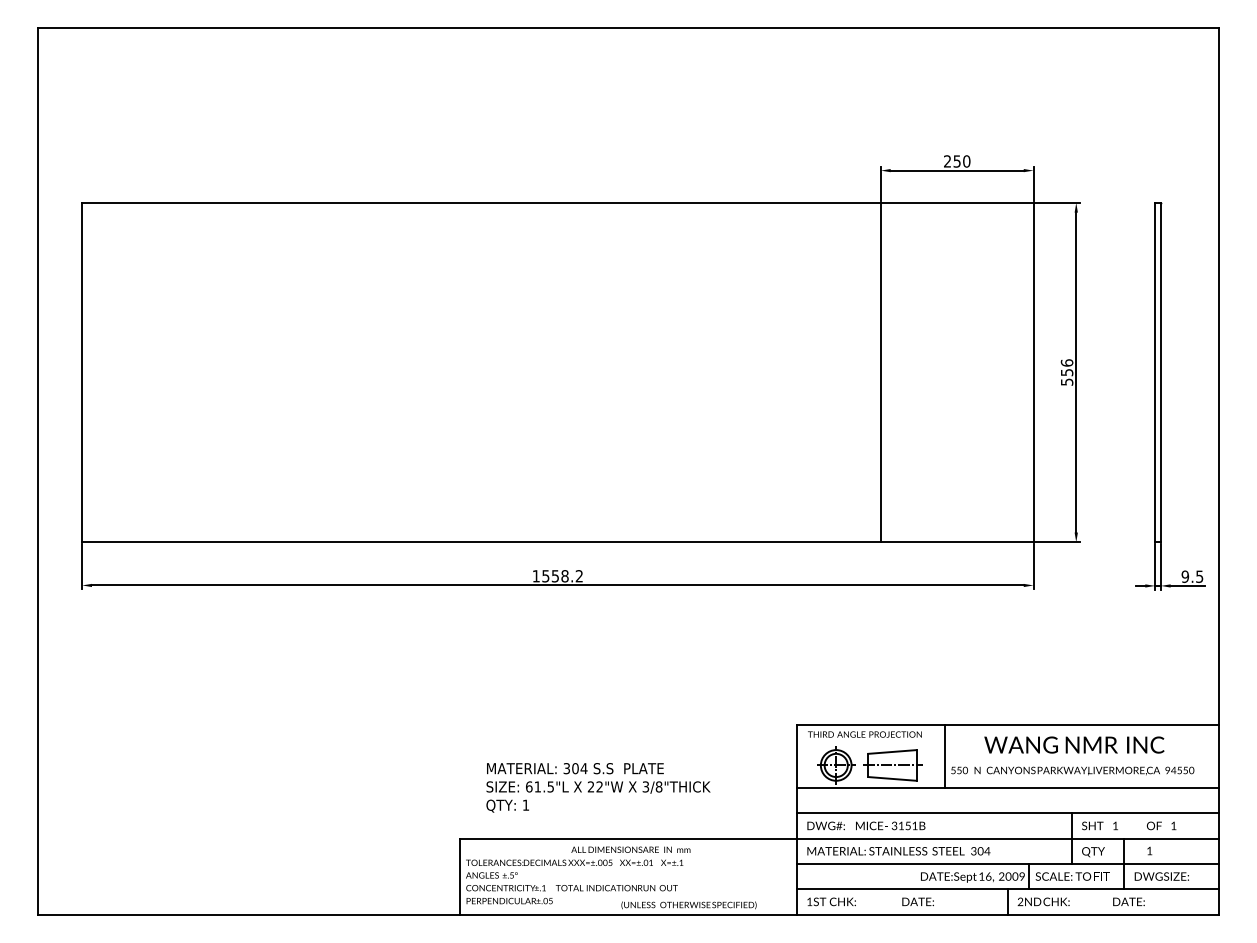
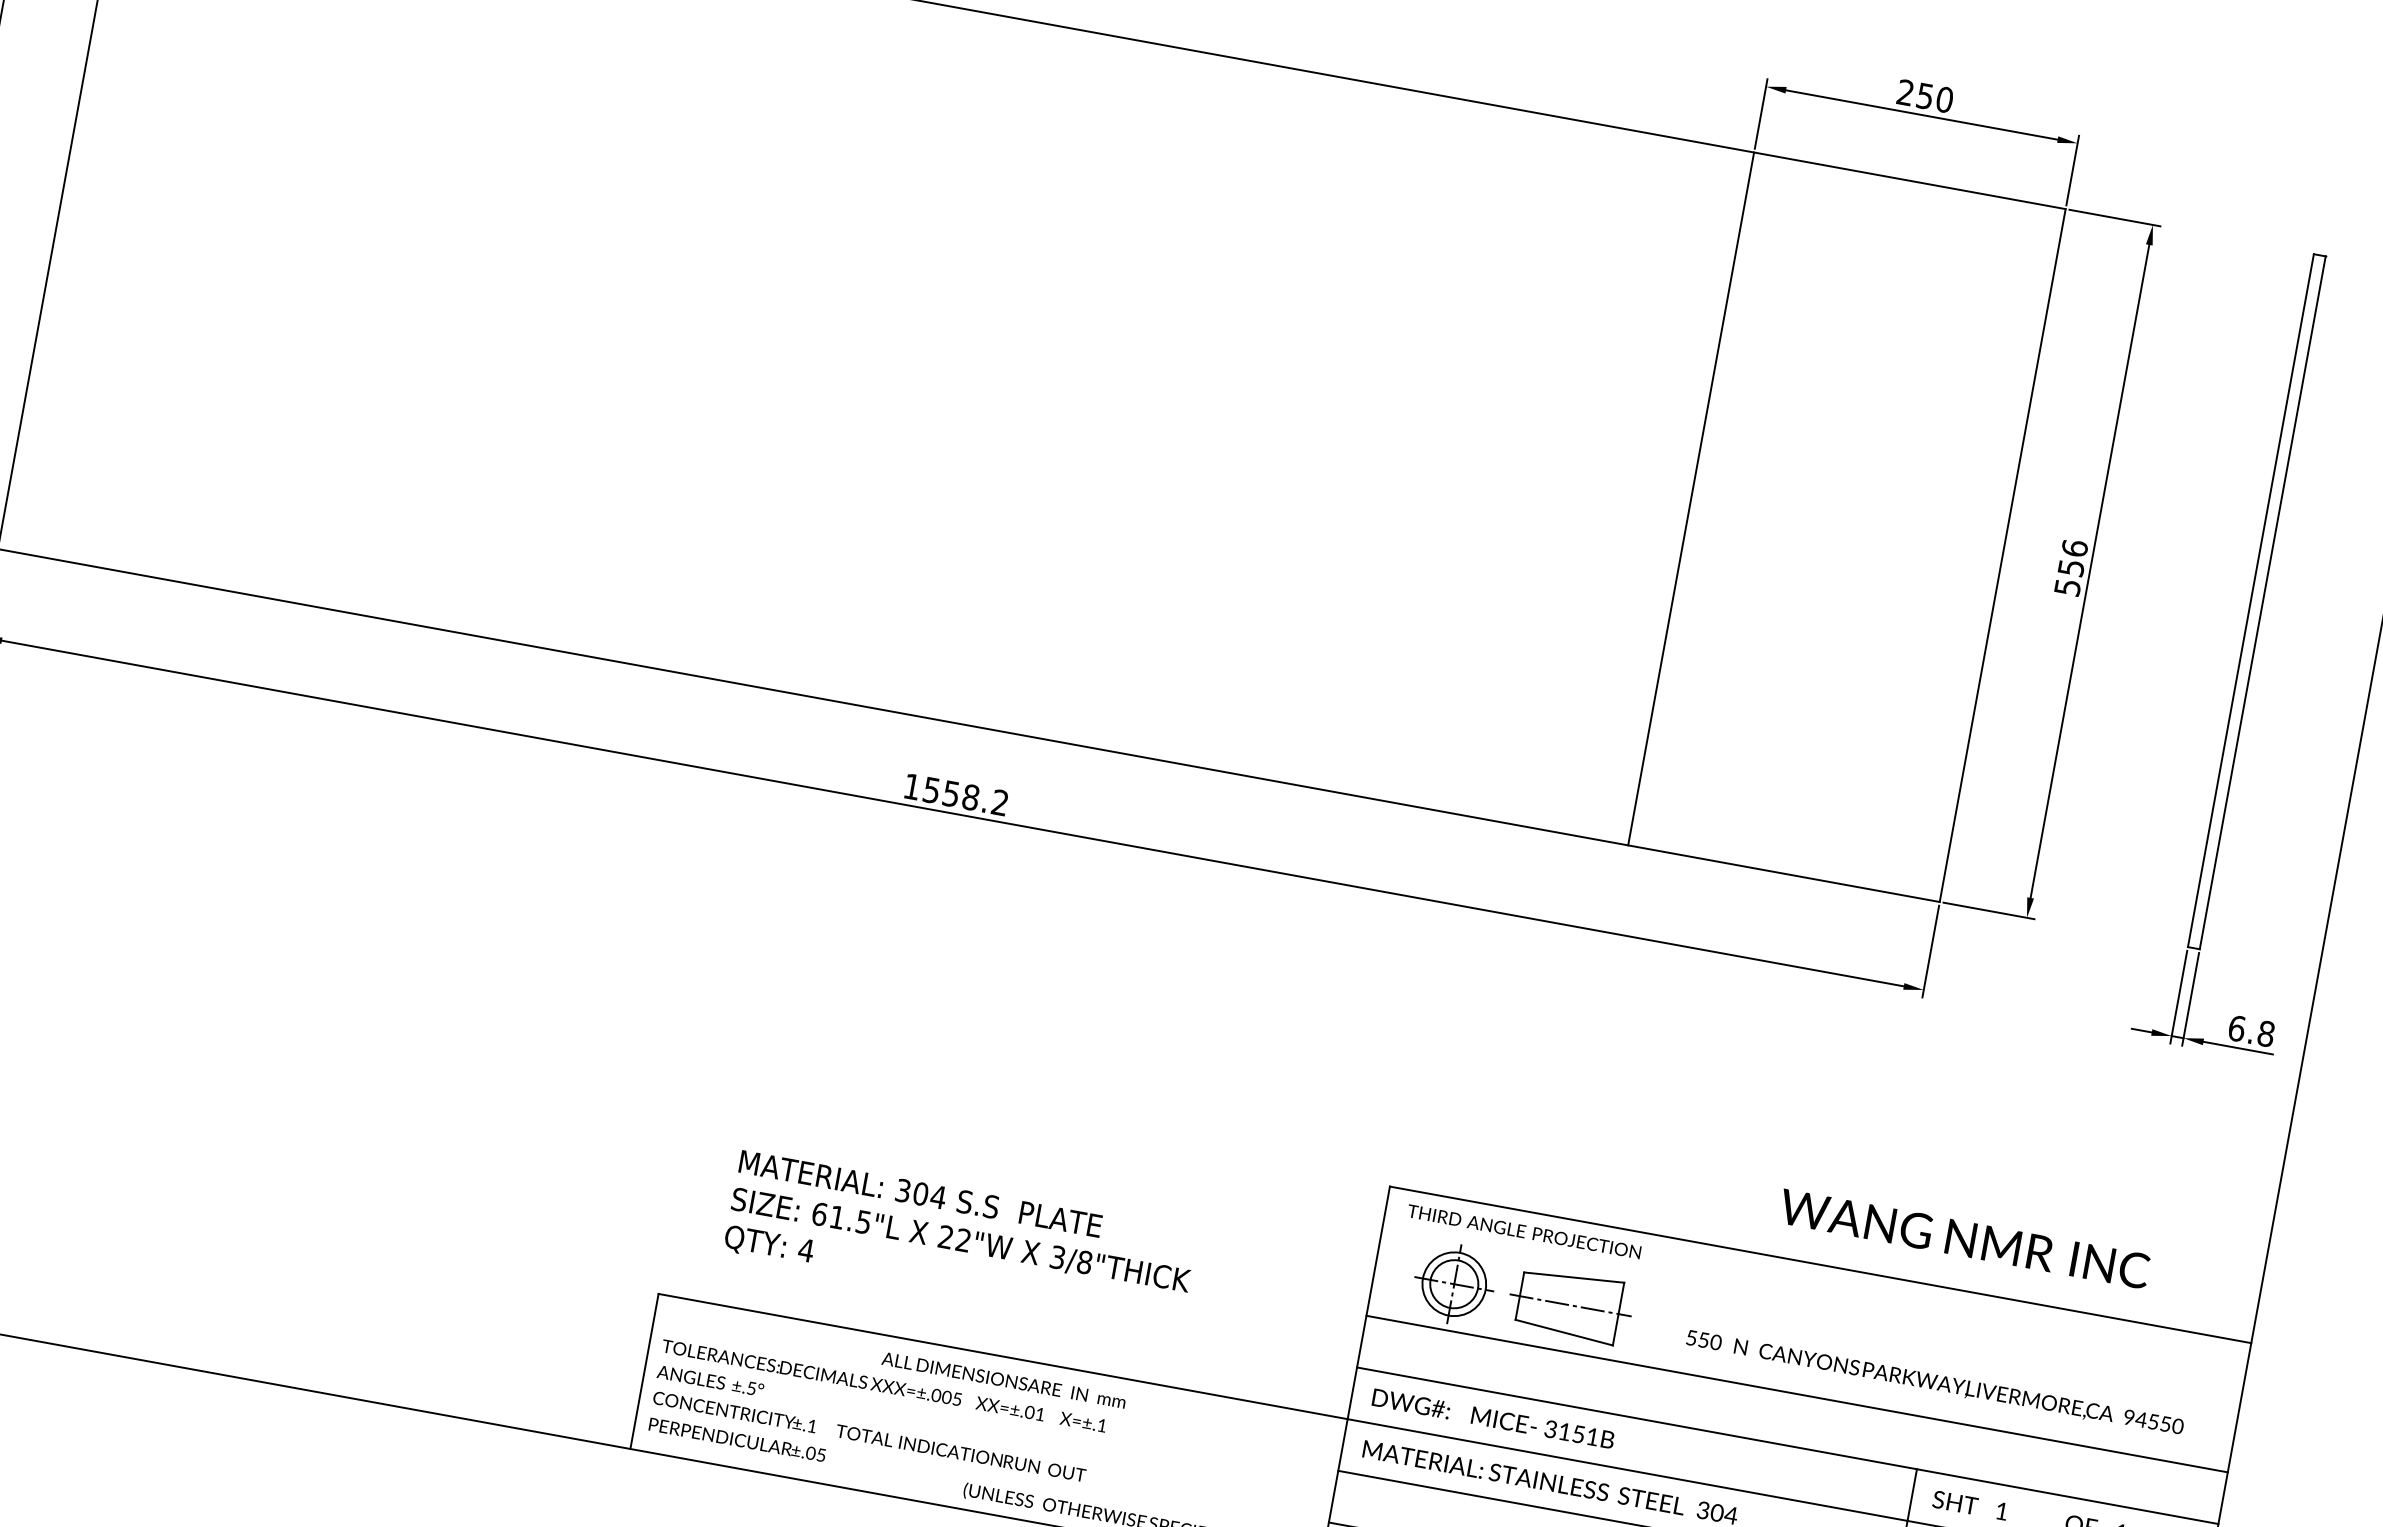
text: (1192, 576) -> (2251, 1030), 9.5 -> 6.8
text: (1074, 744) -> (1965, 1238), moved
line: (944, 755) -> (1678, 1304), removed
text: (525, 804) -> (805, 1248), 1 -> 4

